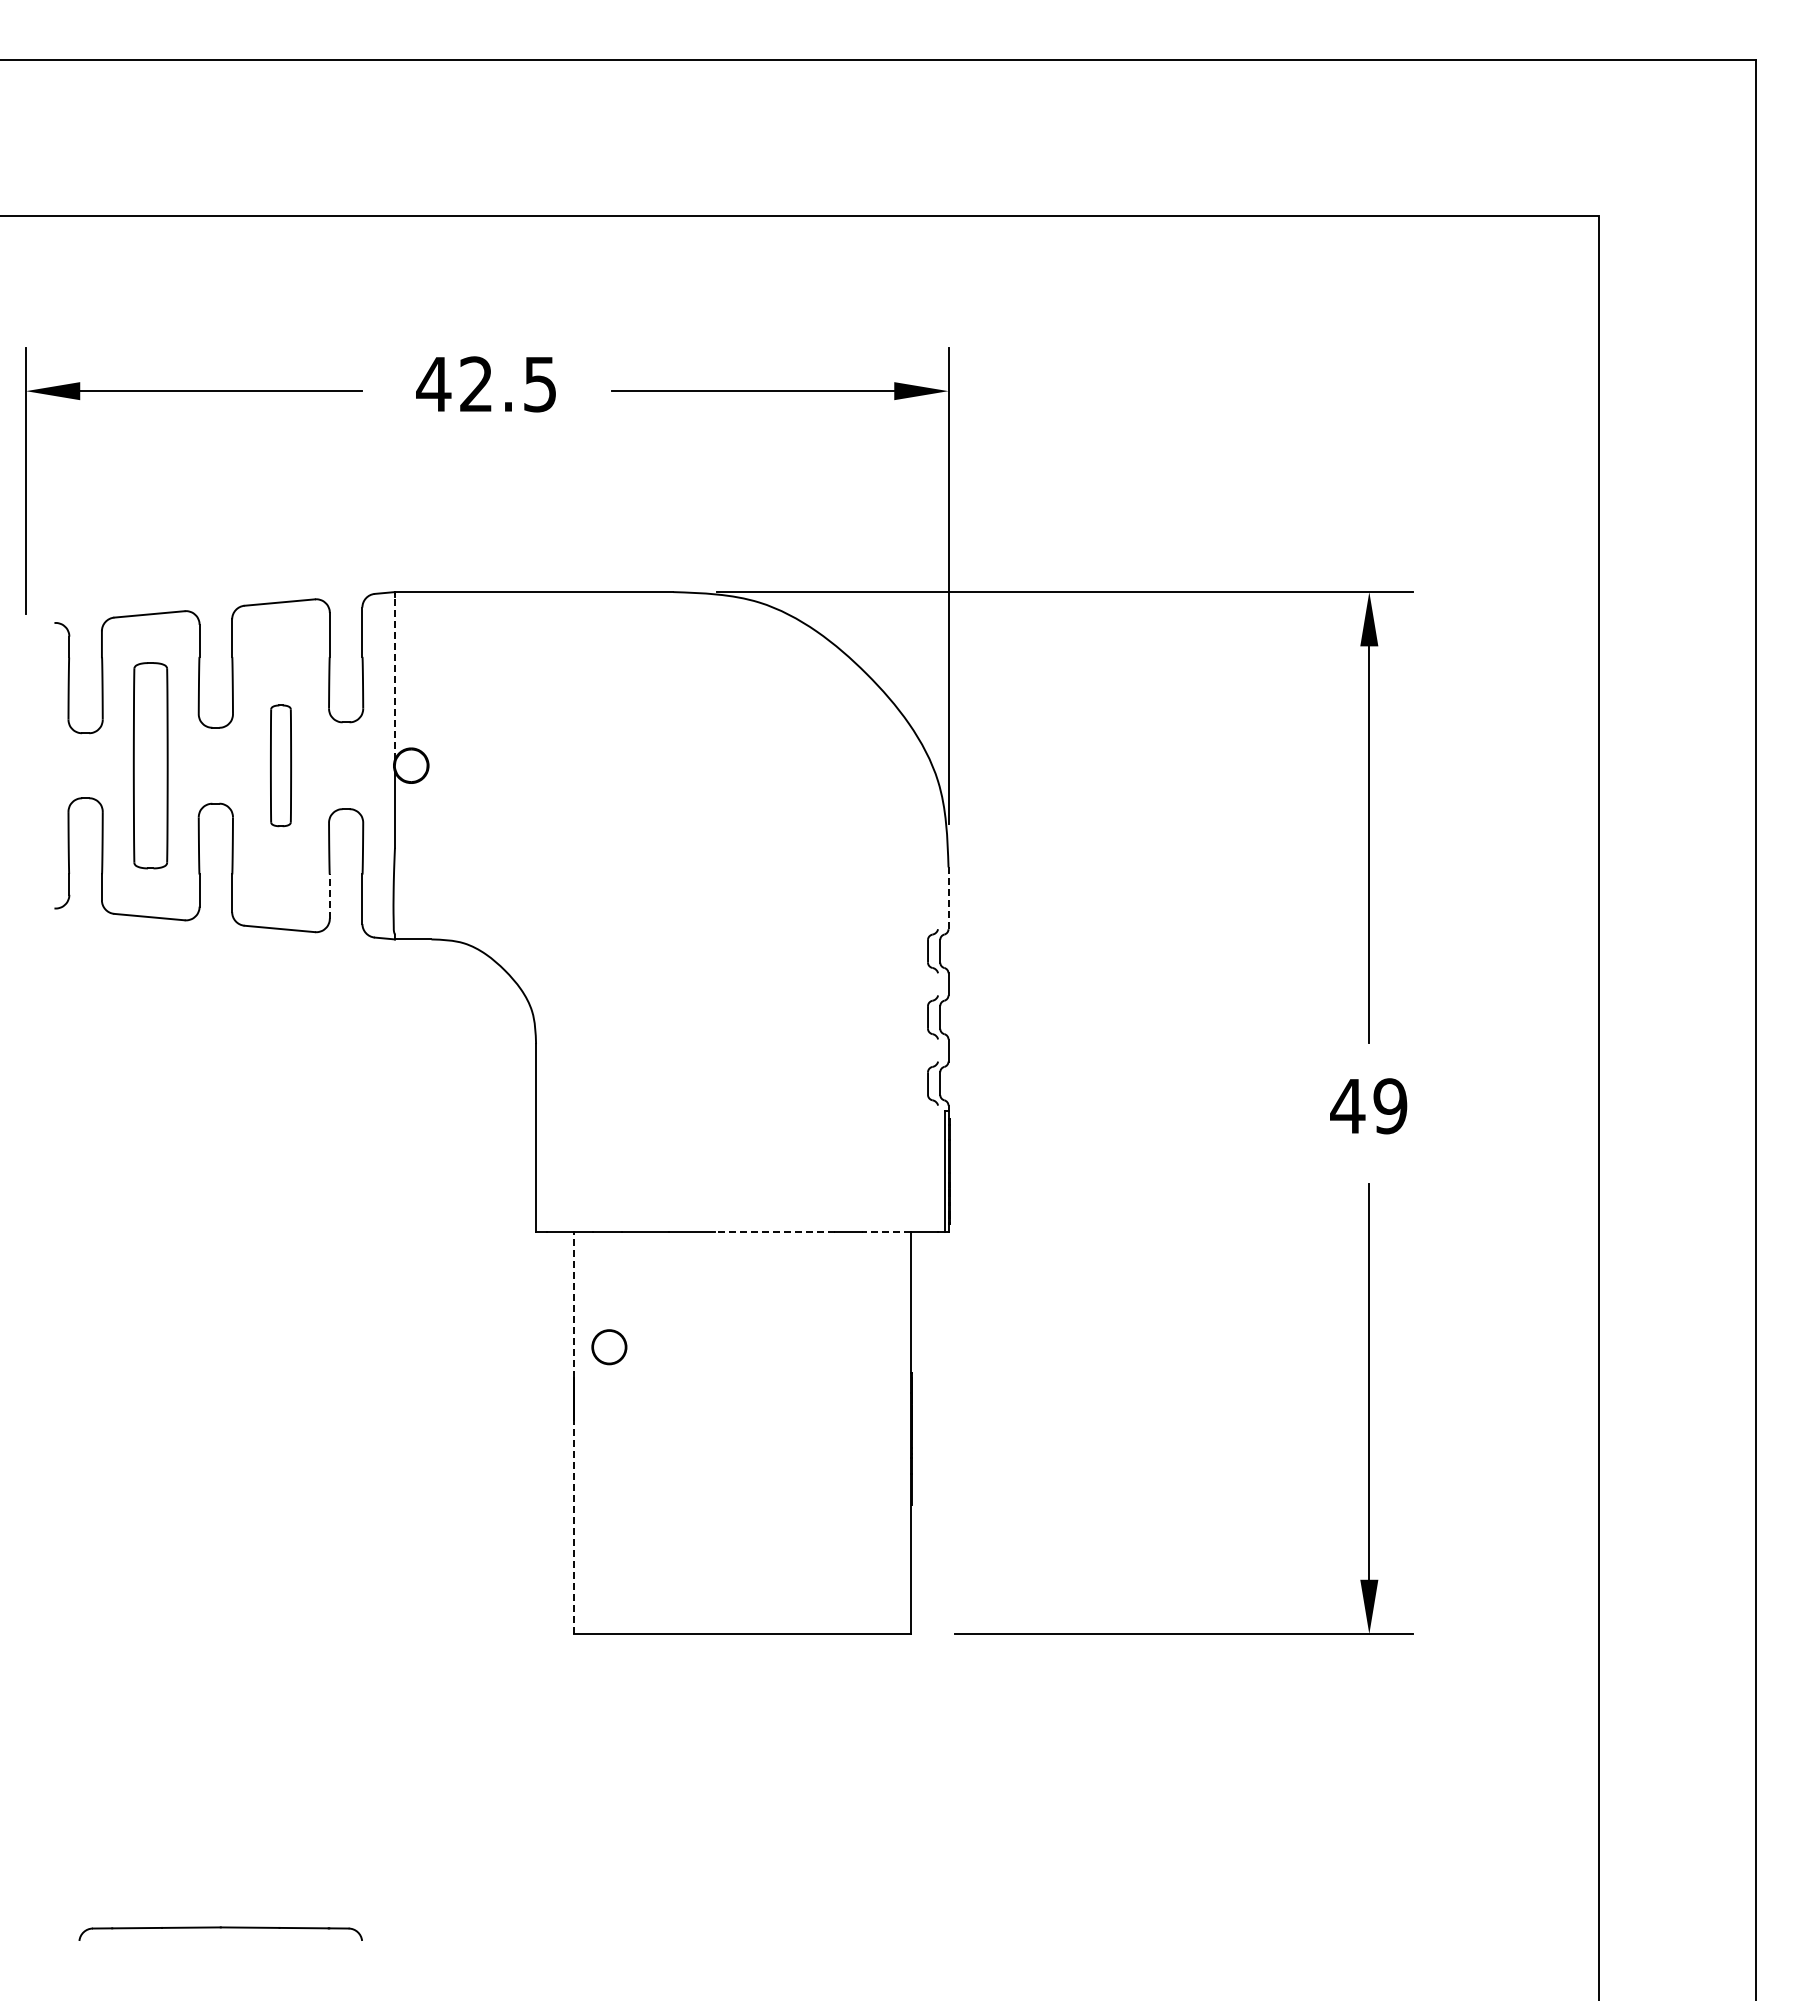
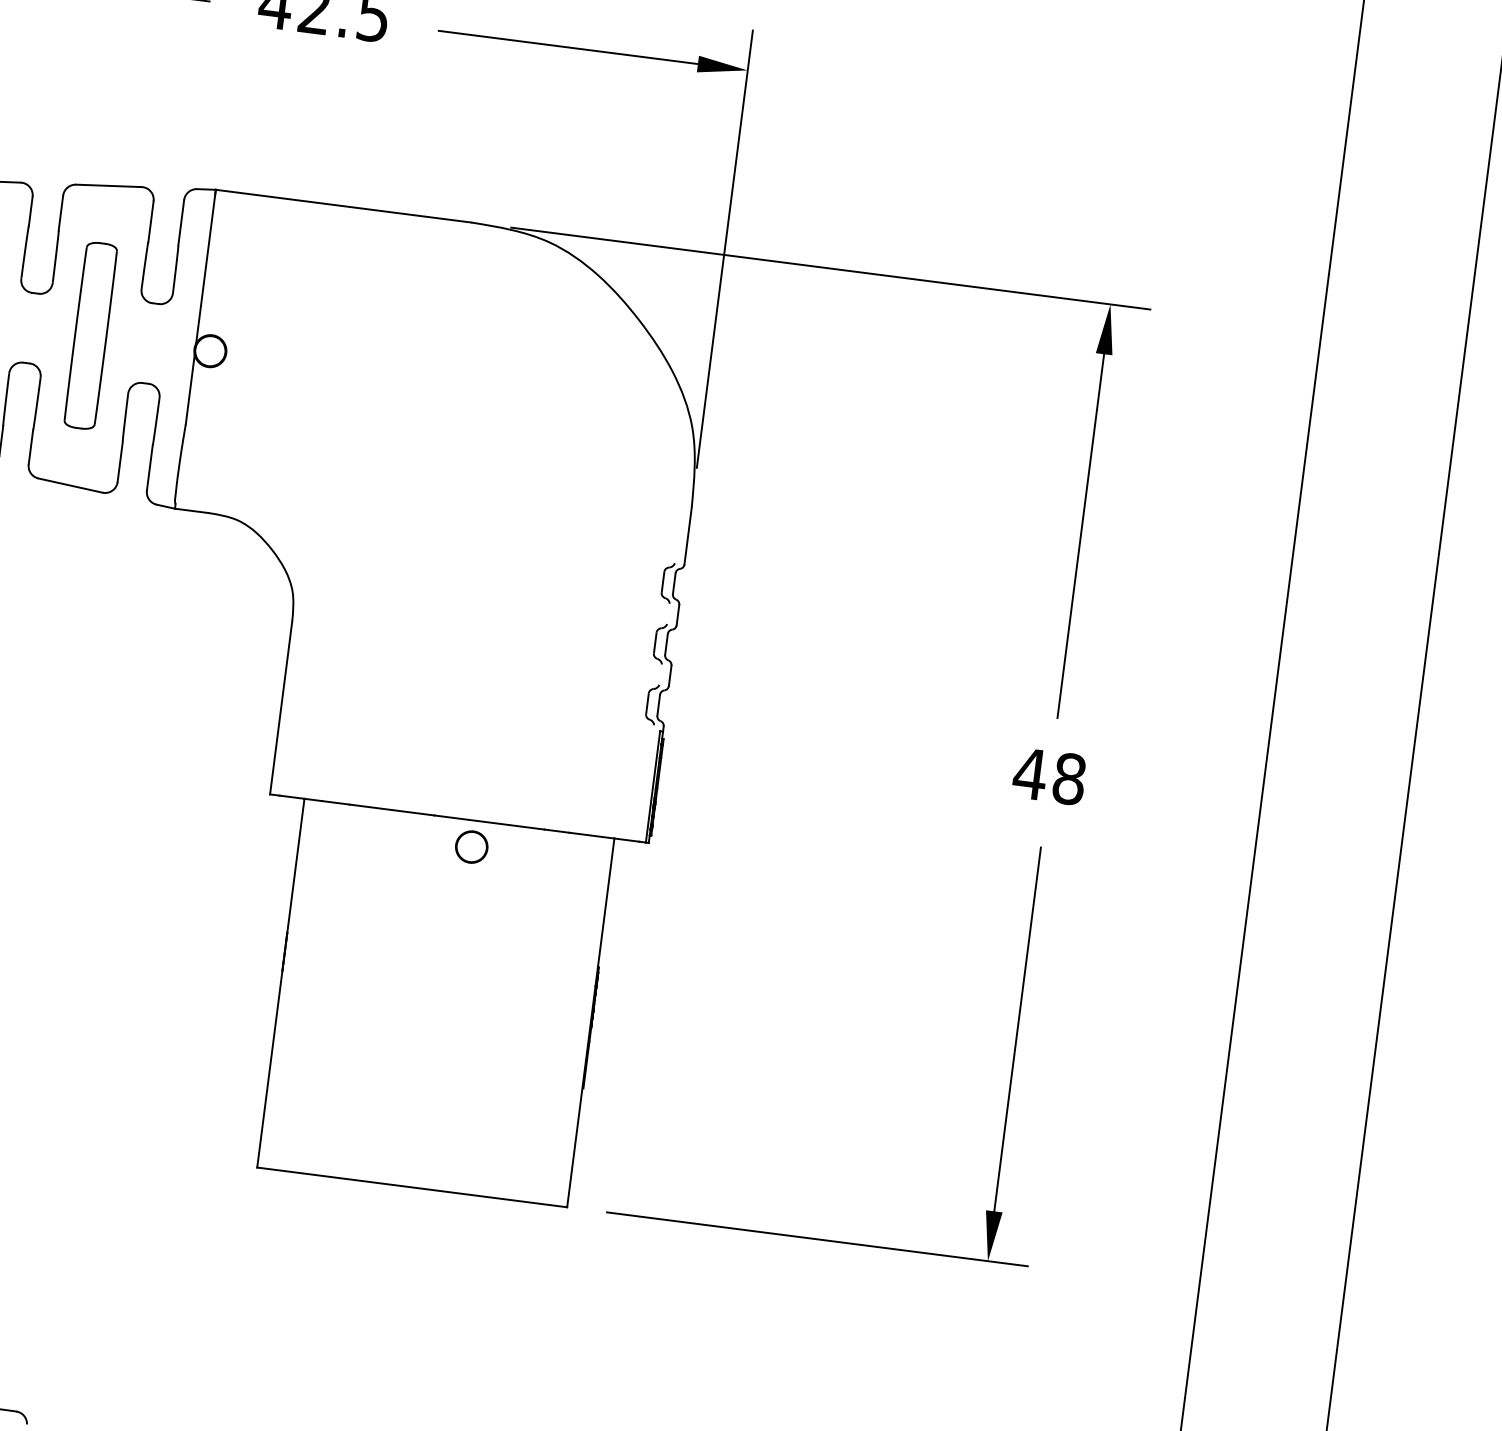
line: (394, 675) -> (205, 266), dashed -> solid
part: (280, 765) -> (90, 335), size x1.67
line: (329, 895) -> (120, 460), dashed -> solid
line: (948, 898) -> (688, 536), dashed -> solid
text: (1390, 1106) -> (1069, 779), 49 -> 48
line: (774, 1232) -> (489, 822), dashed -> solid
line: (886, 1232) -> (591, 835), dashed -> solid
line: (573, 1305) -> (295, 865), dashed -> solid
circle: (609, 1347) -> (471, 847), moved
line: (573, 1526) -> (269, 1068), dashed -> solid

